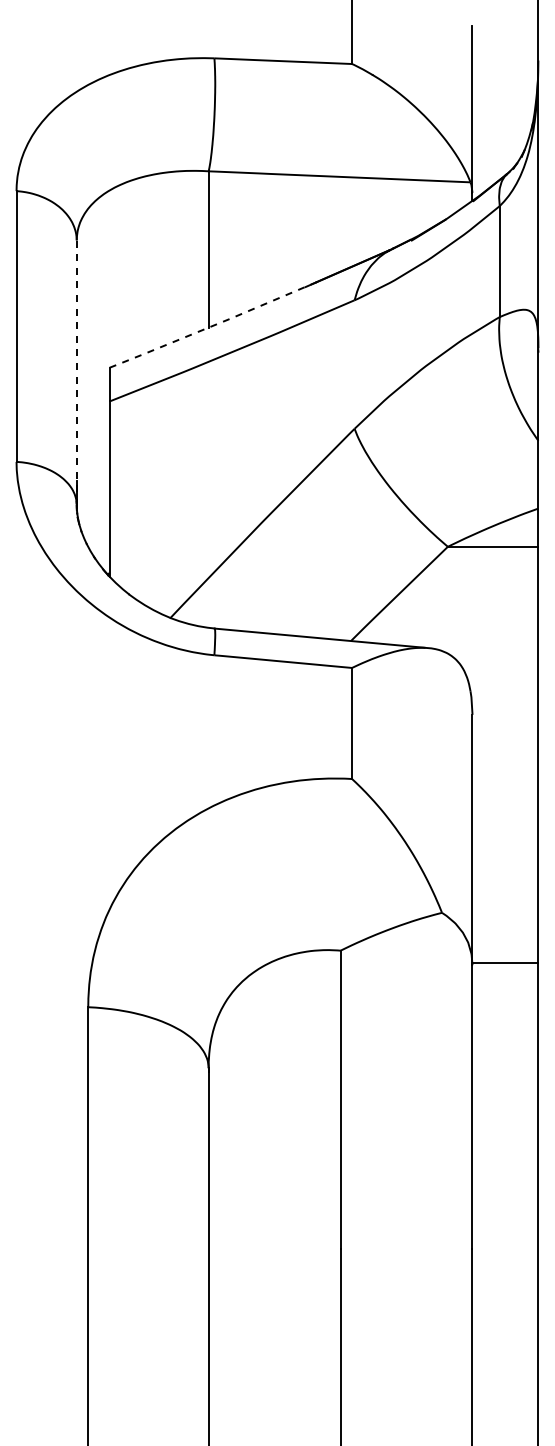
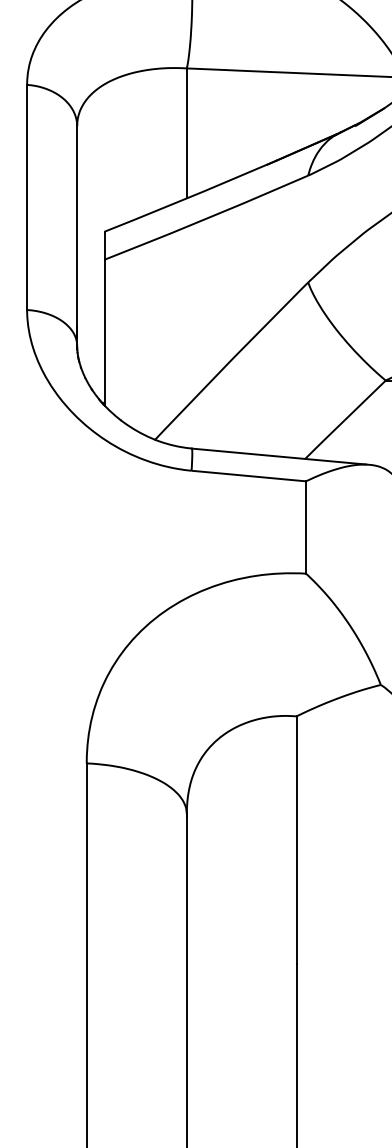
line: (213, 325) -> (190, 196), dashed -> solid
line: (76, 373) -> (76, 236), dashed -> solid

